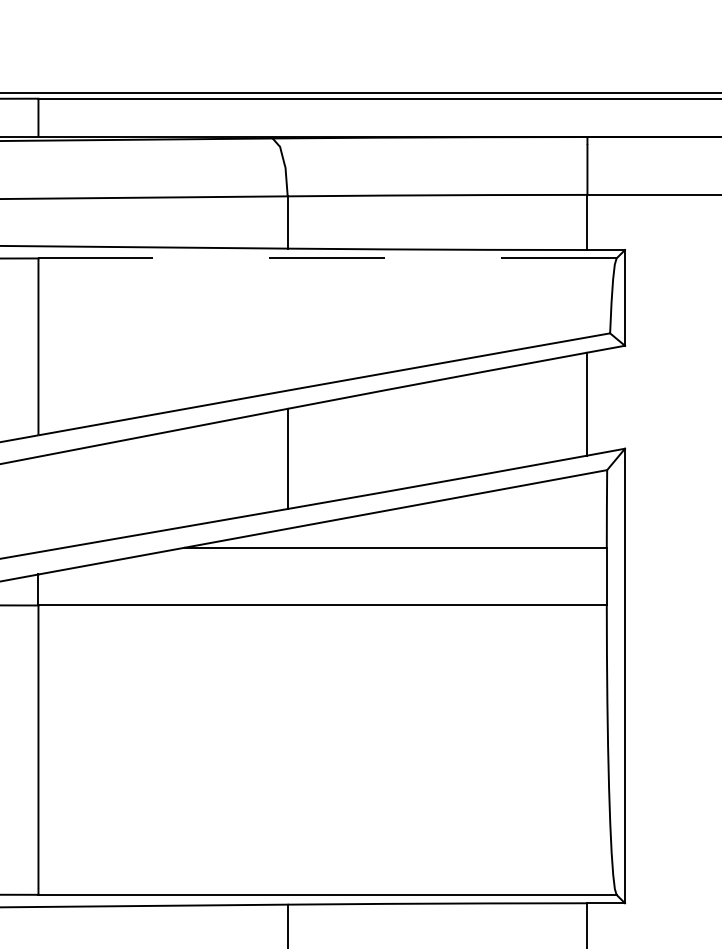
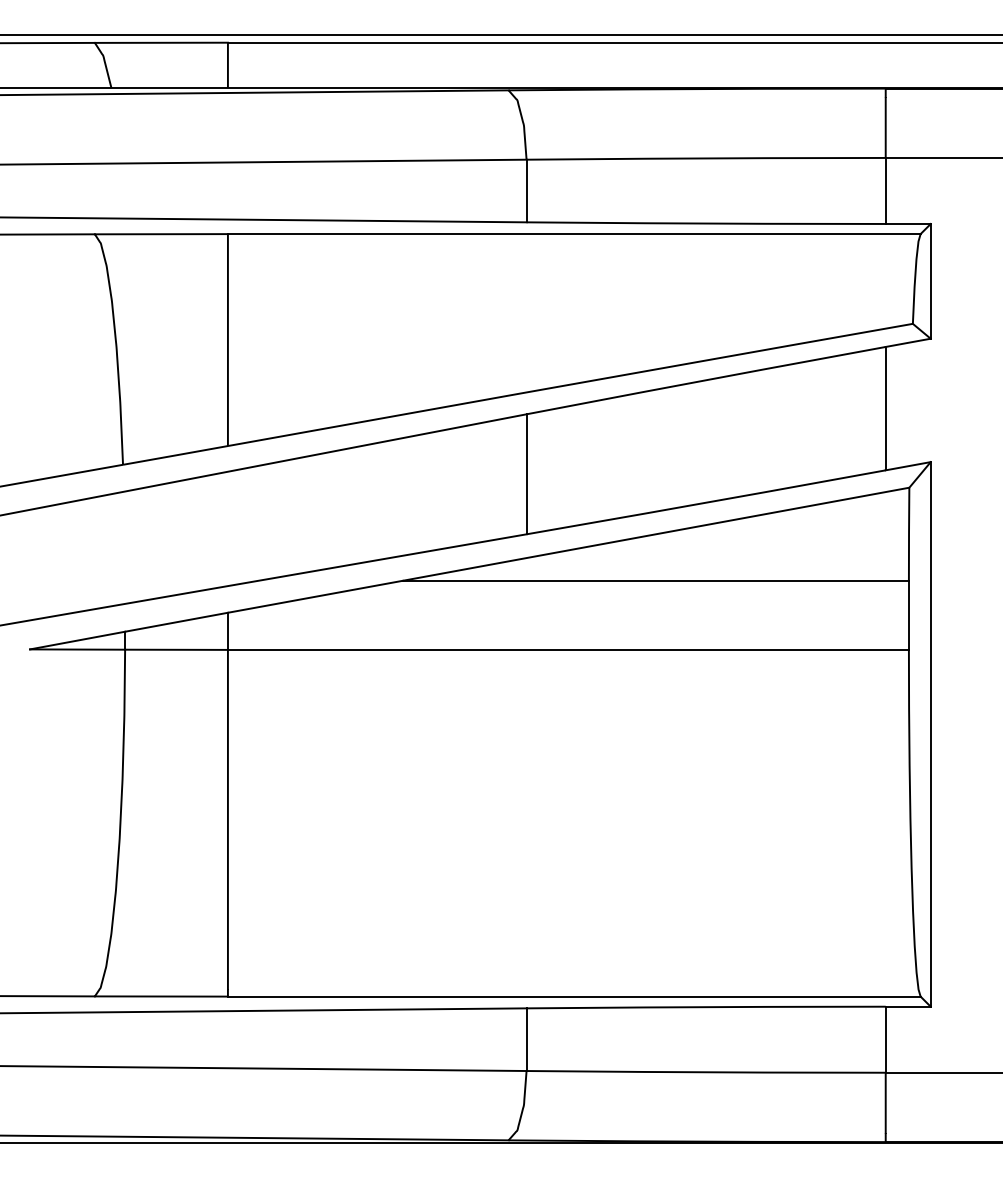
line: (326, 258) -> (573, 234), dashed -> solid

